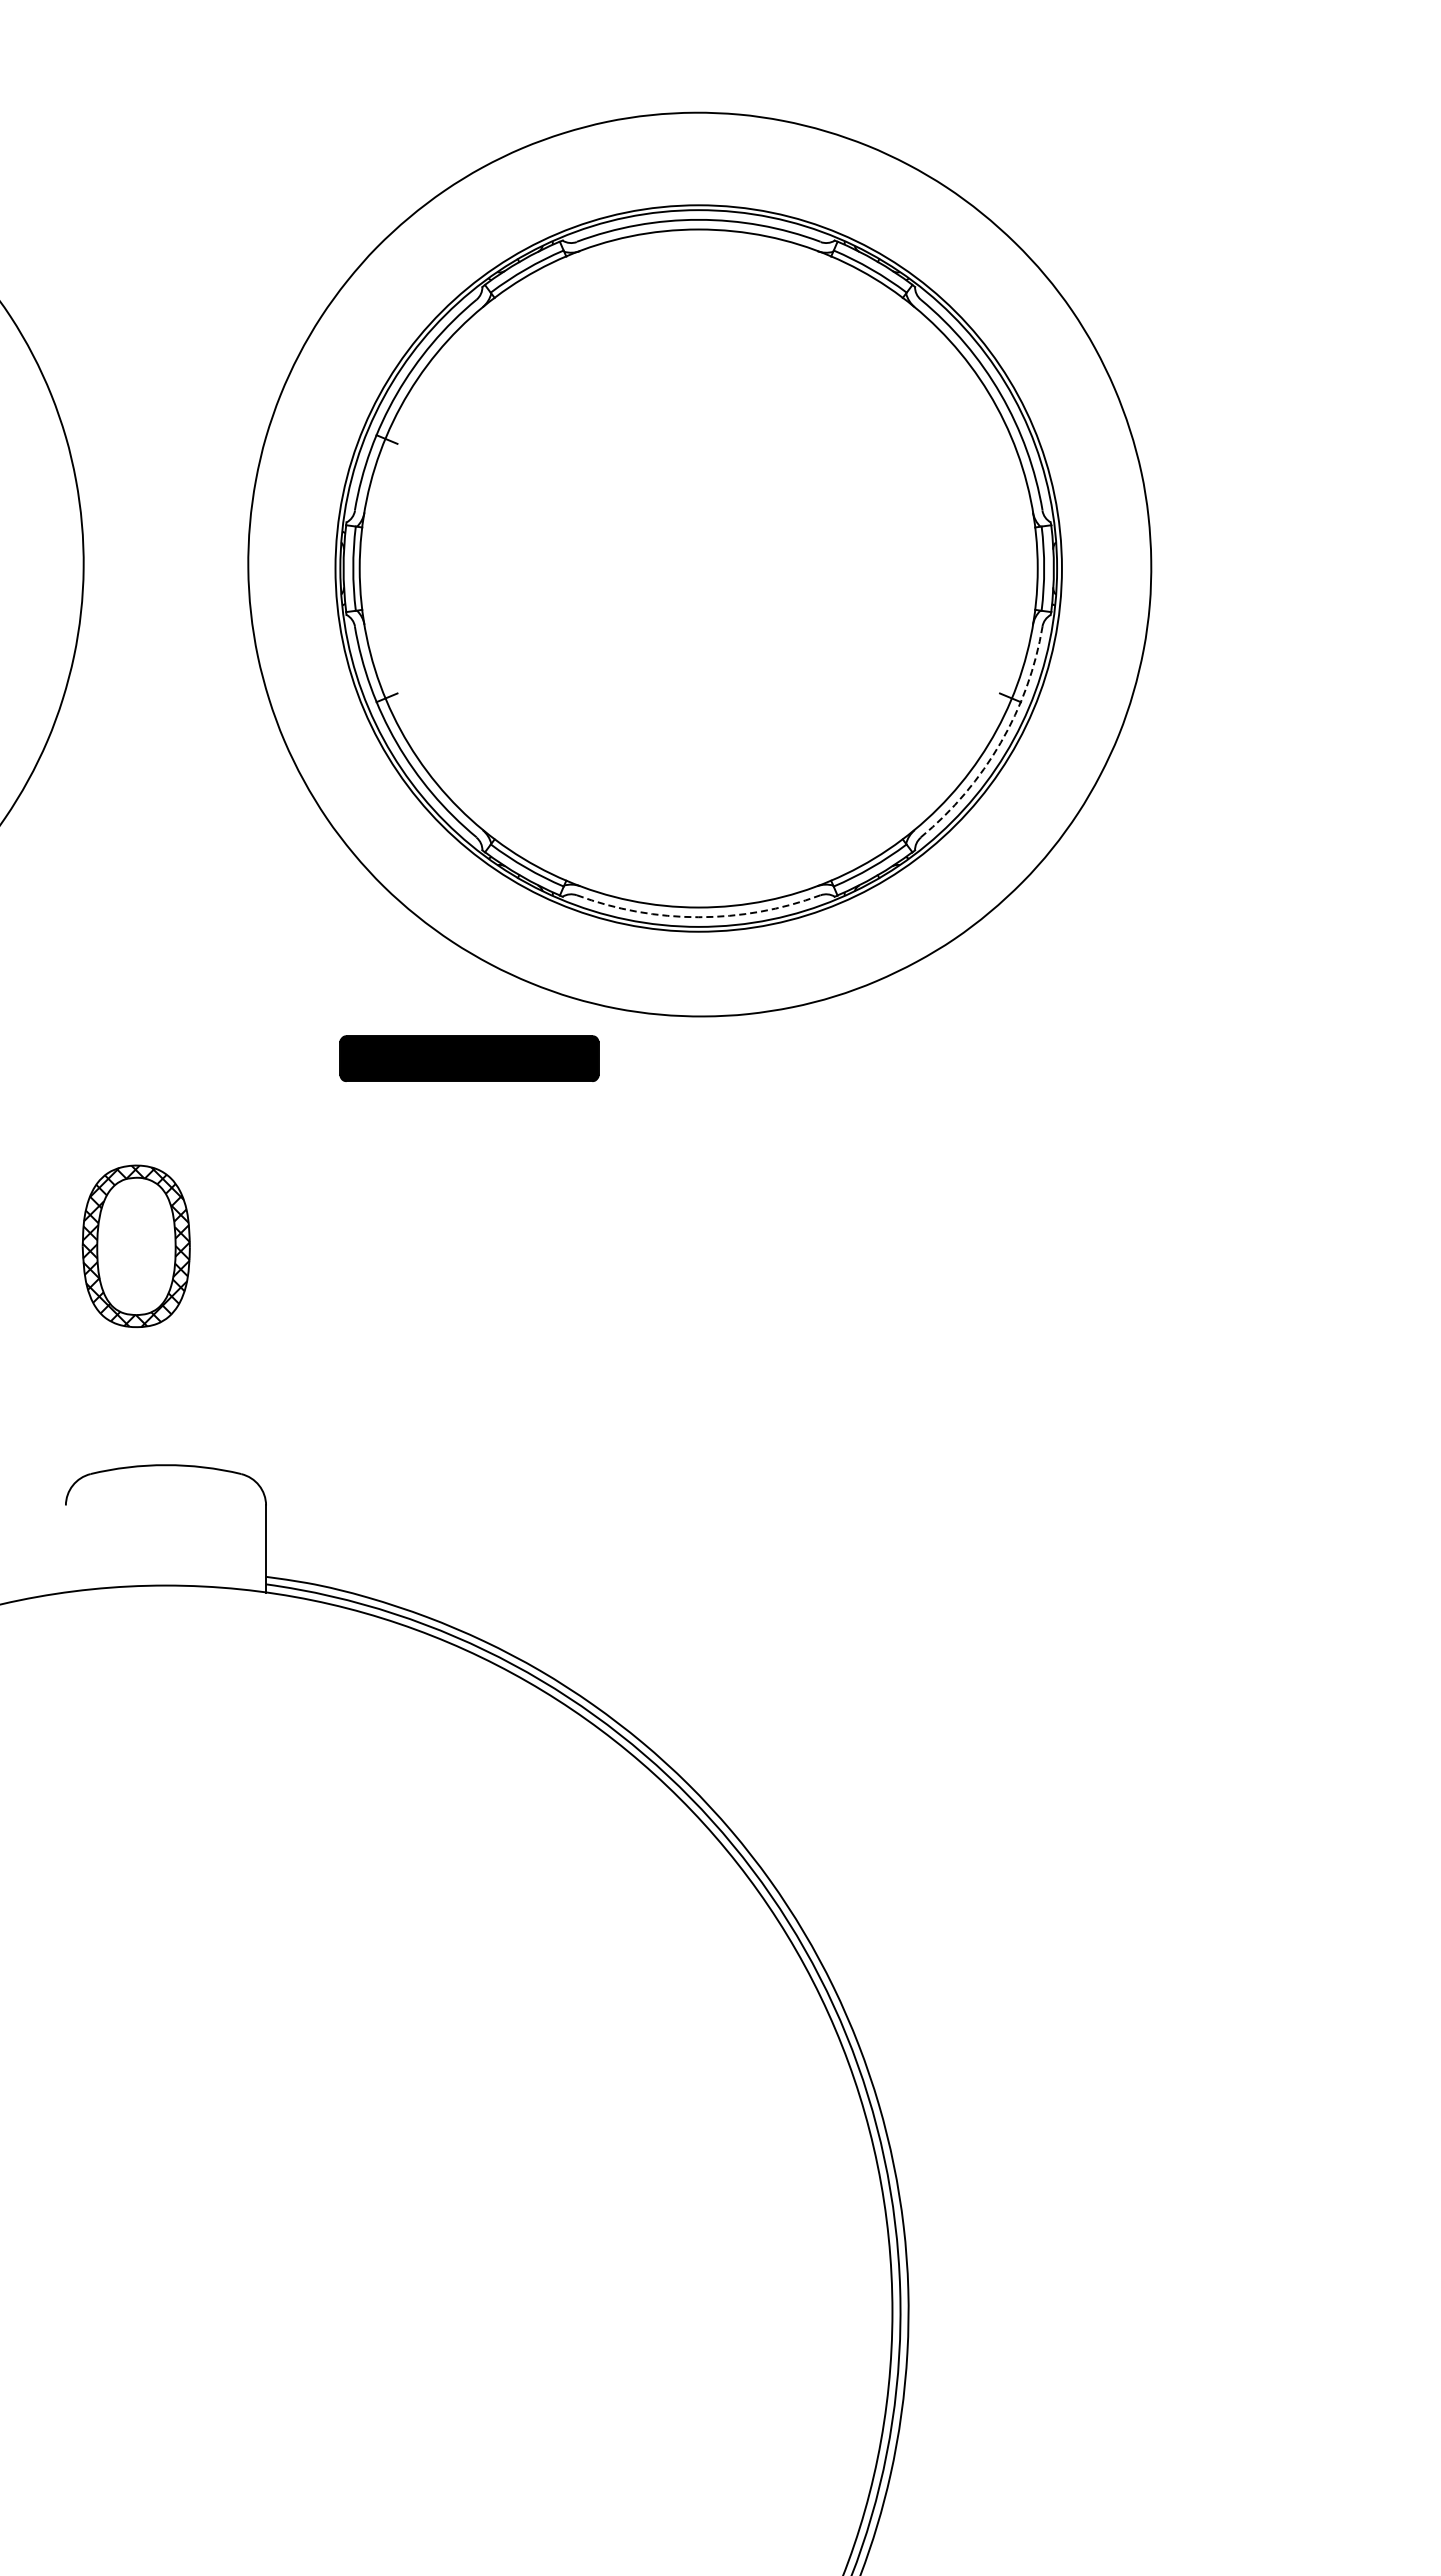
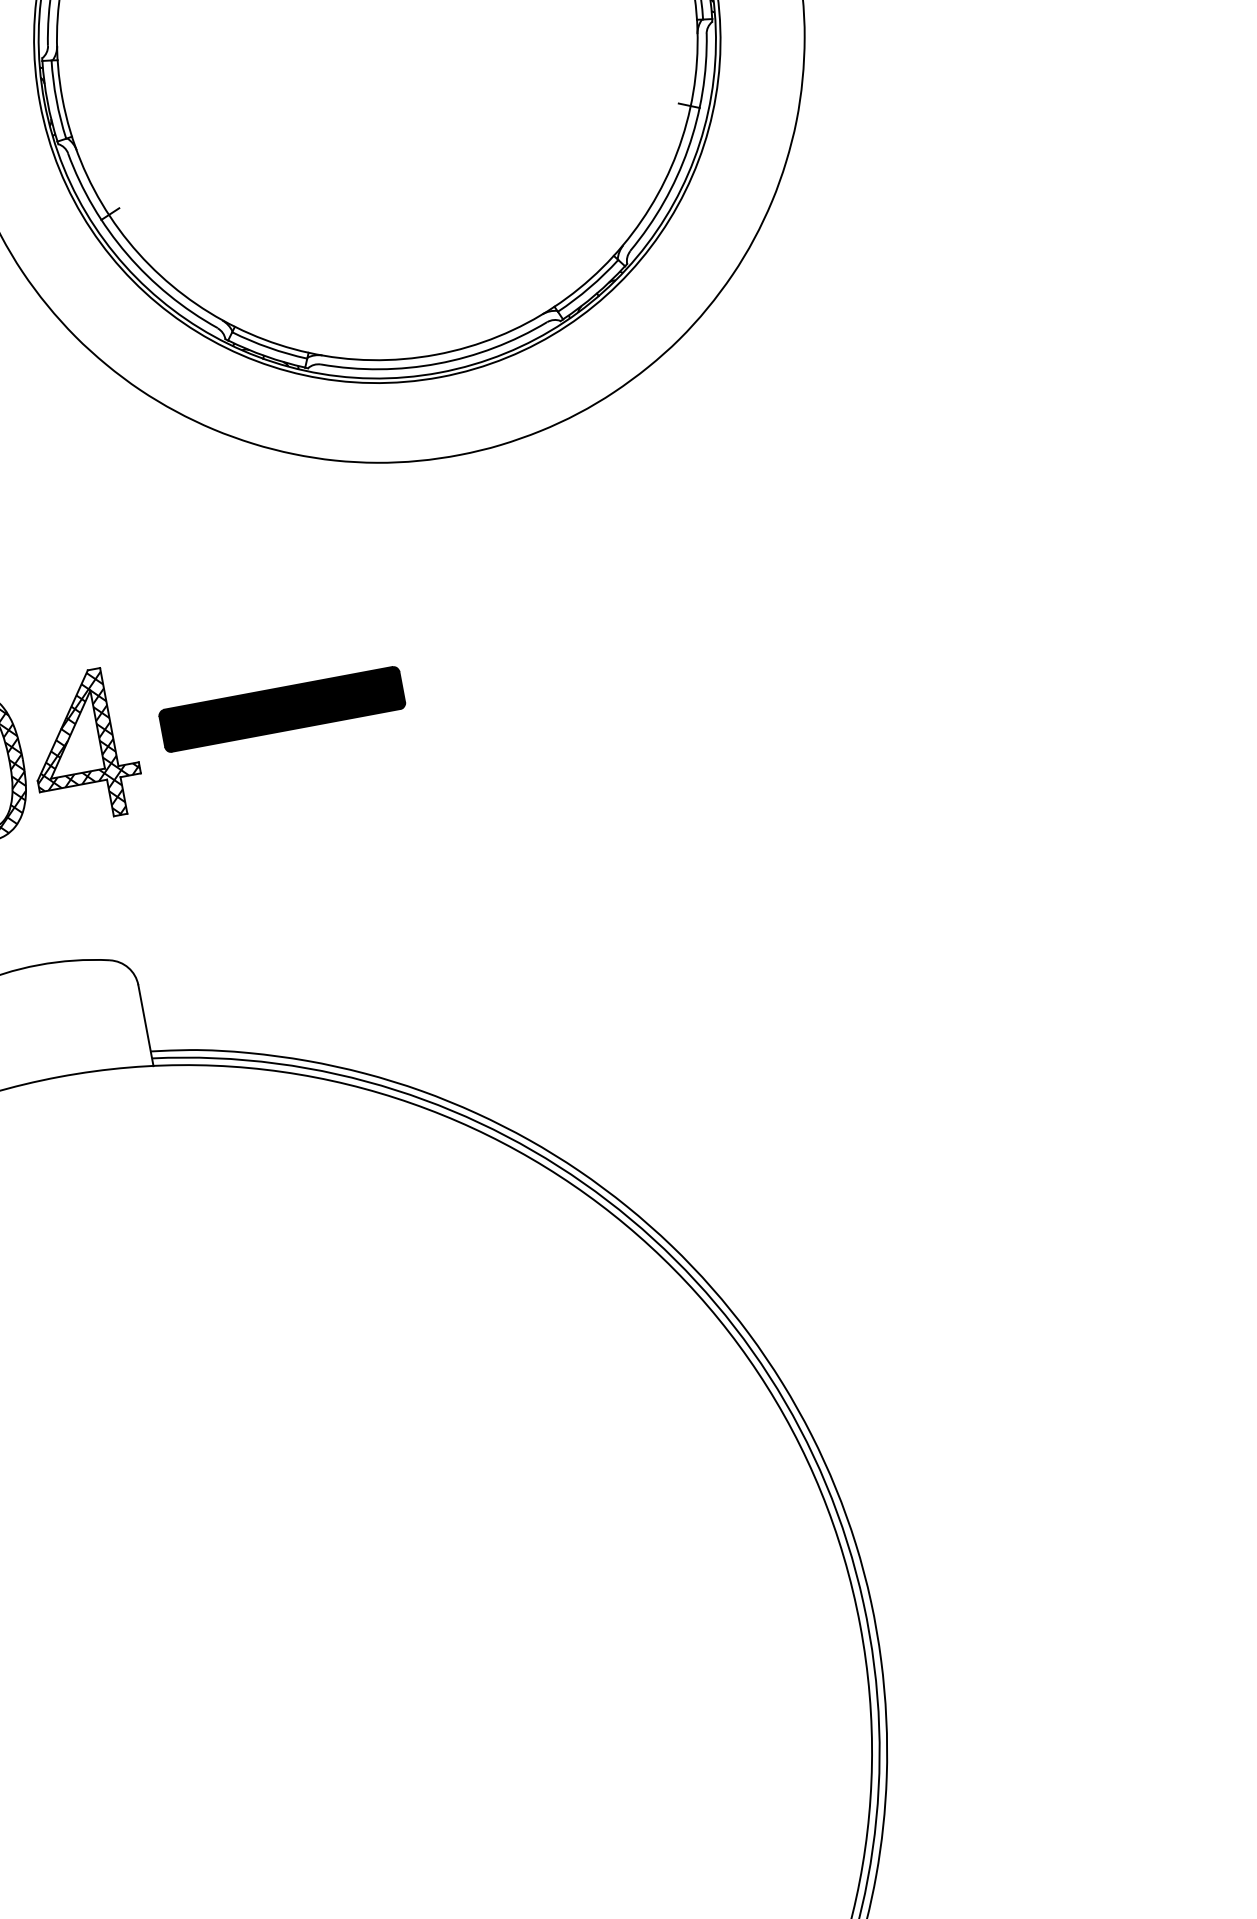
arc: (1000, 742) -> (687, 148), dashed -> solid
arc: (698, 917) -> (437, 363), dashed -> solid
part: (469, 1058) -> (282, 709), moved
part: (255, 1246) -> (83, 746), added

